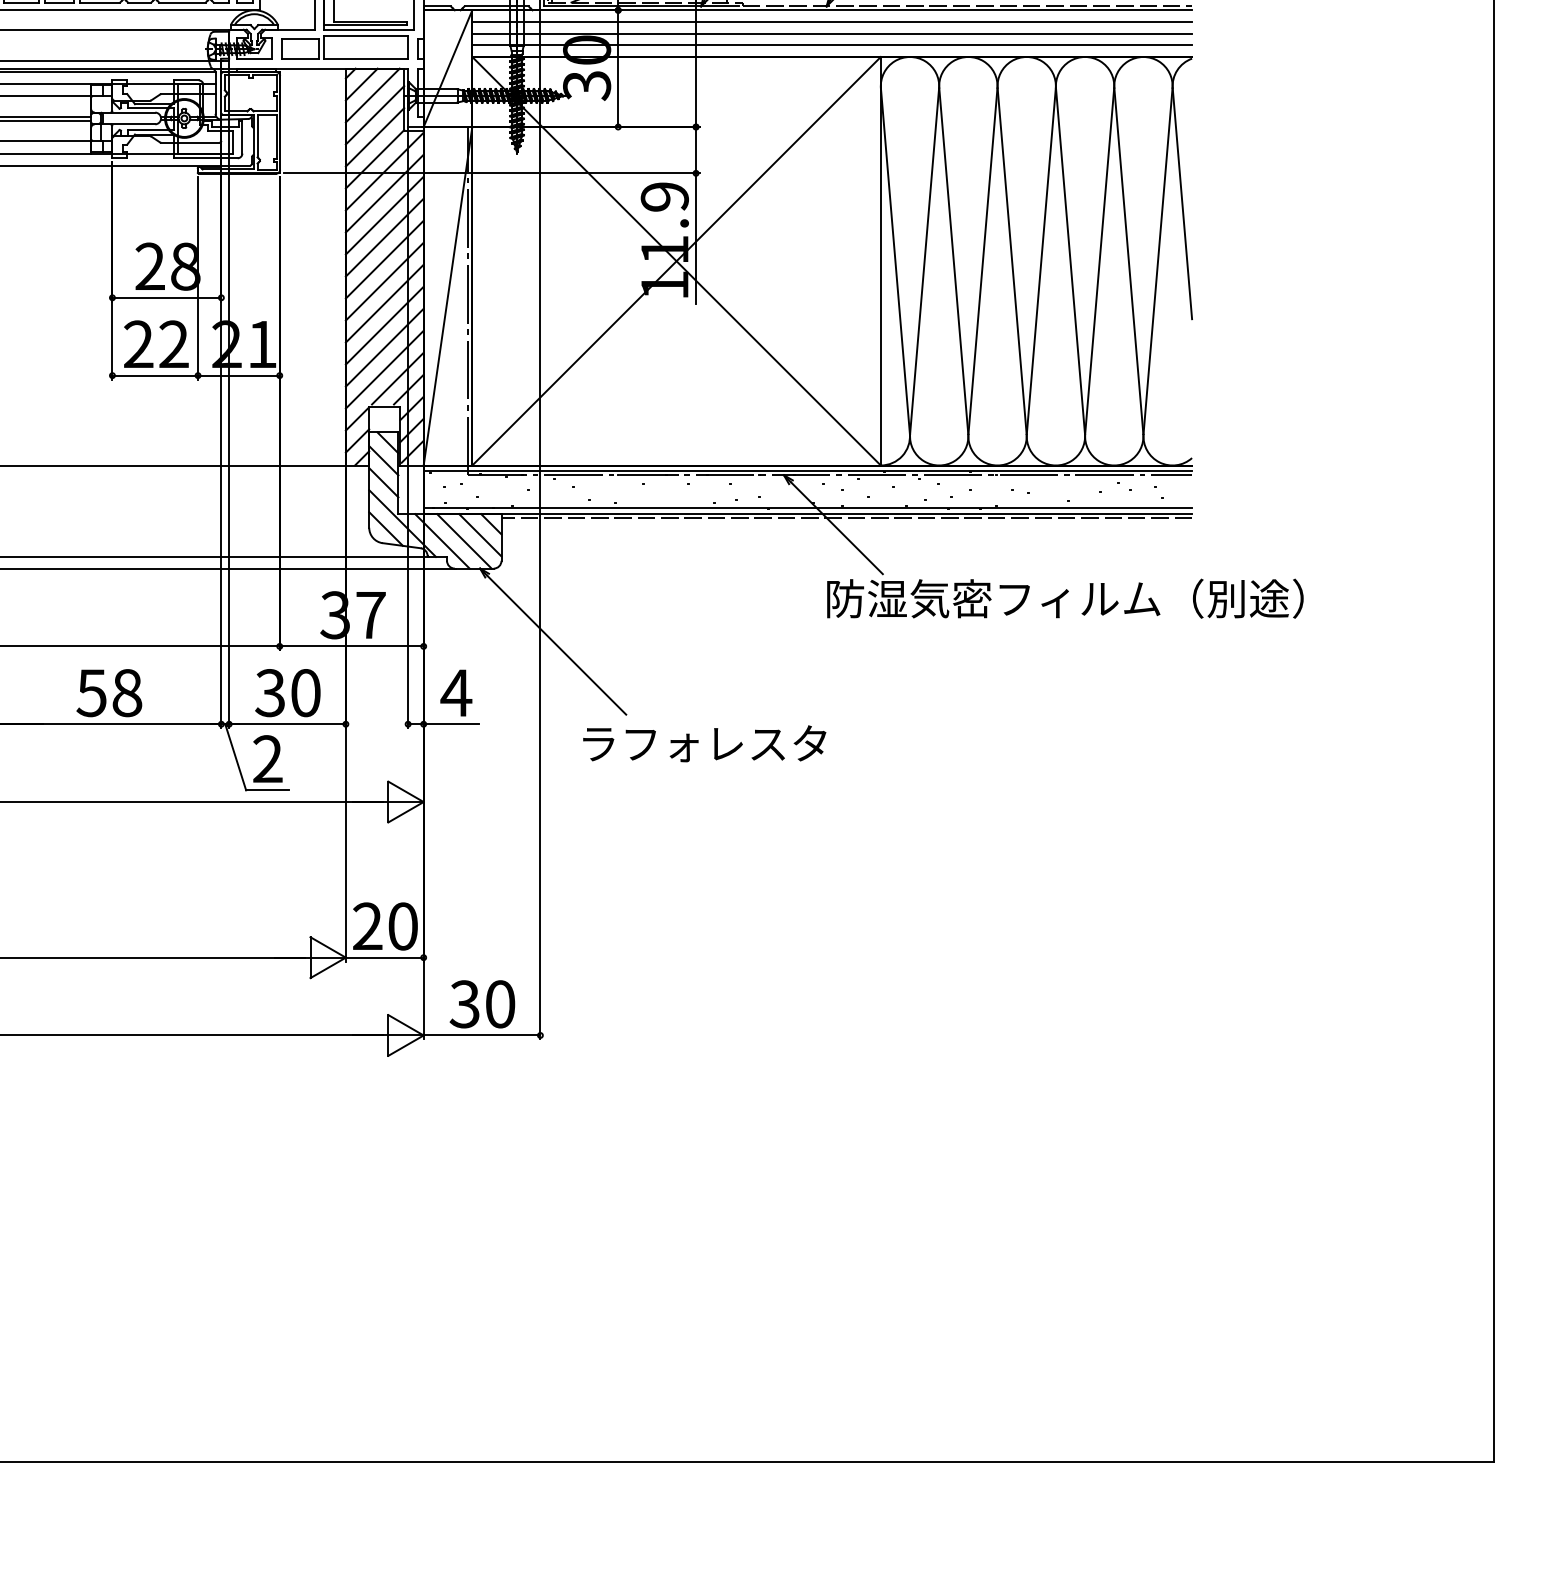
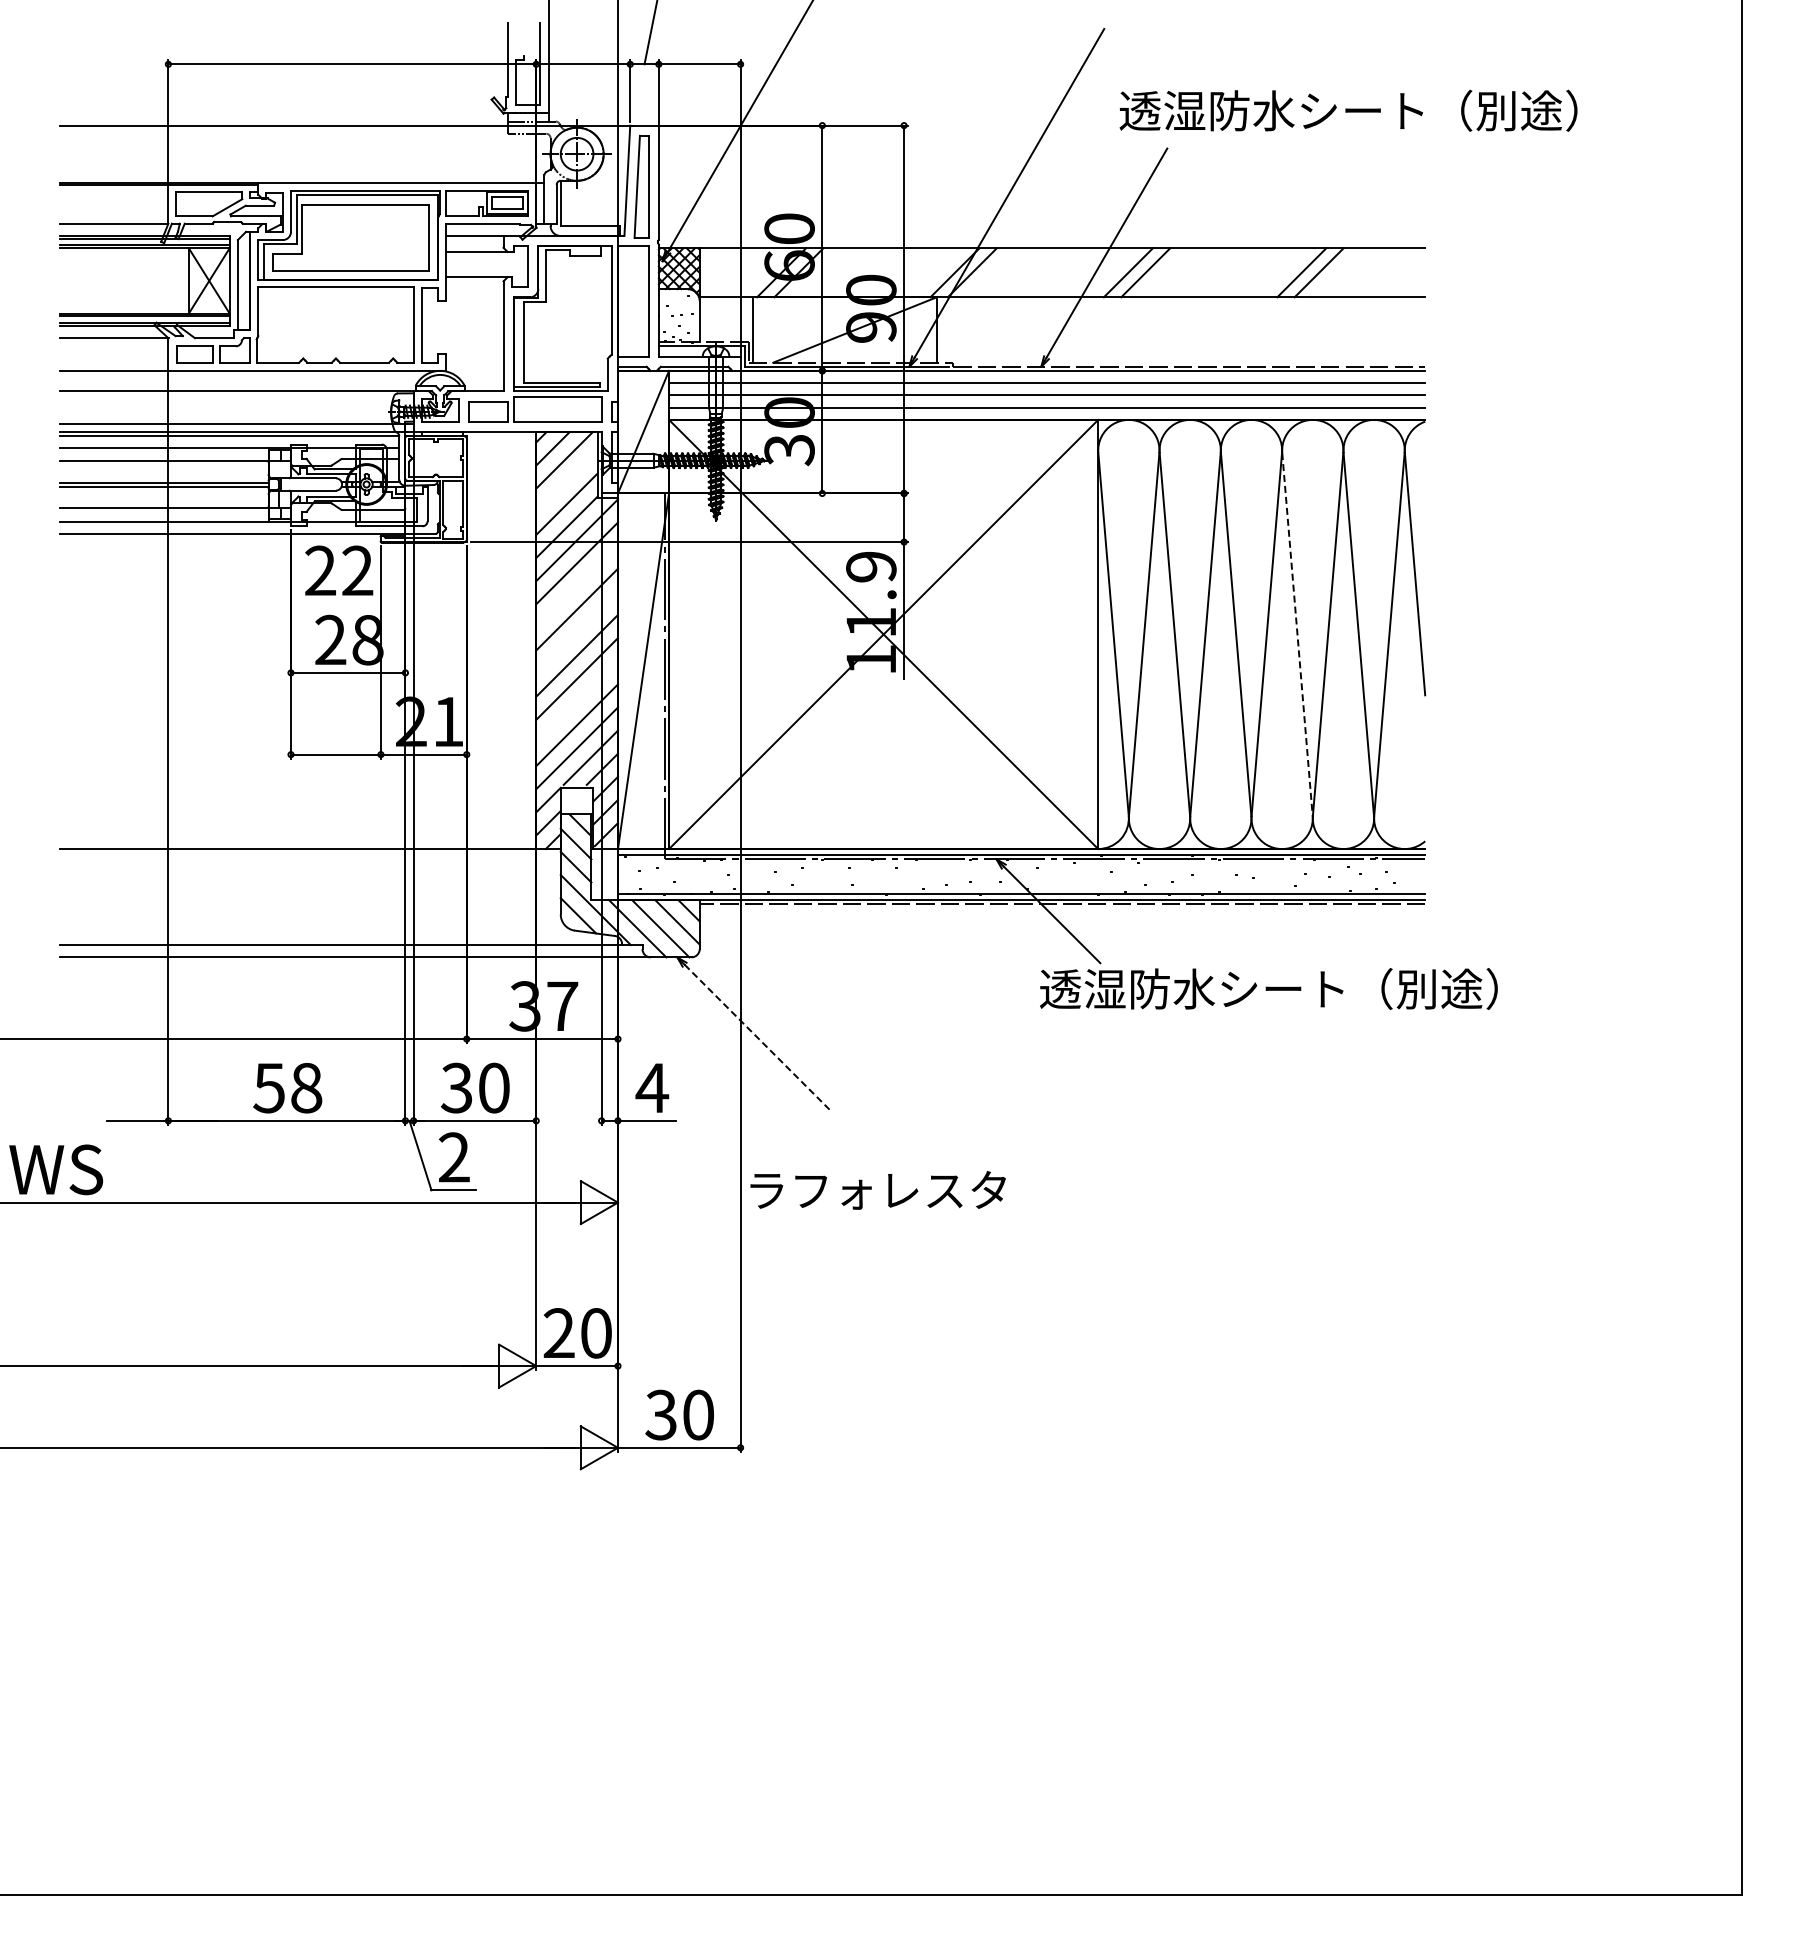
line: (374, 114) -> (566, 480), removed
line: (384, 215) -> (576, 586), removed
line: (384, 259) -> (576, 632), removed
line: (1070, 261) -> (1297, 634), solid -> dashed
line: (384, 326) -> (576, 702), removed
text: (156, 344) -> (339, 570), moved
text: (1064, 598) -> (1291, 988), 防湿気密フィルム（別途） -> 透湿防水シート（別途）
line: (557, 645) -> (758, 1038), solid -> dashed
text: (704, 743) -> (877, 1190), moved

